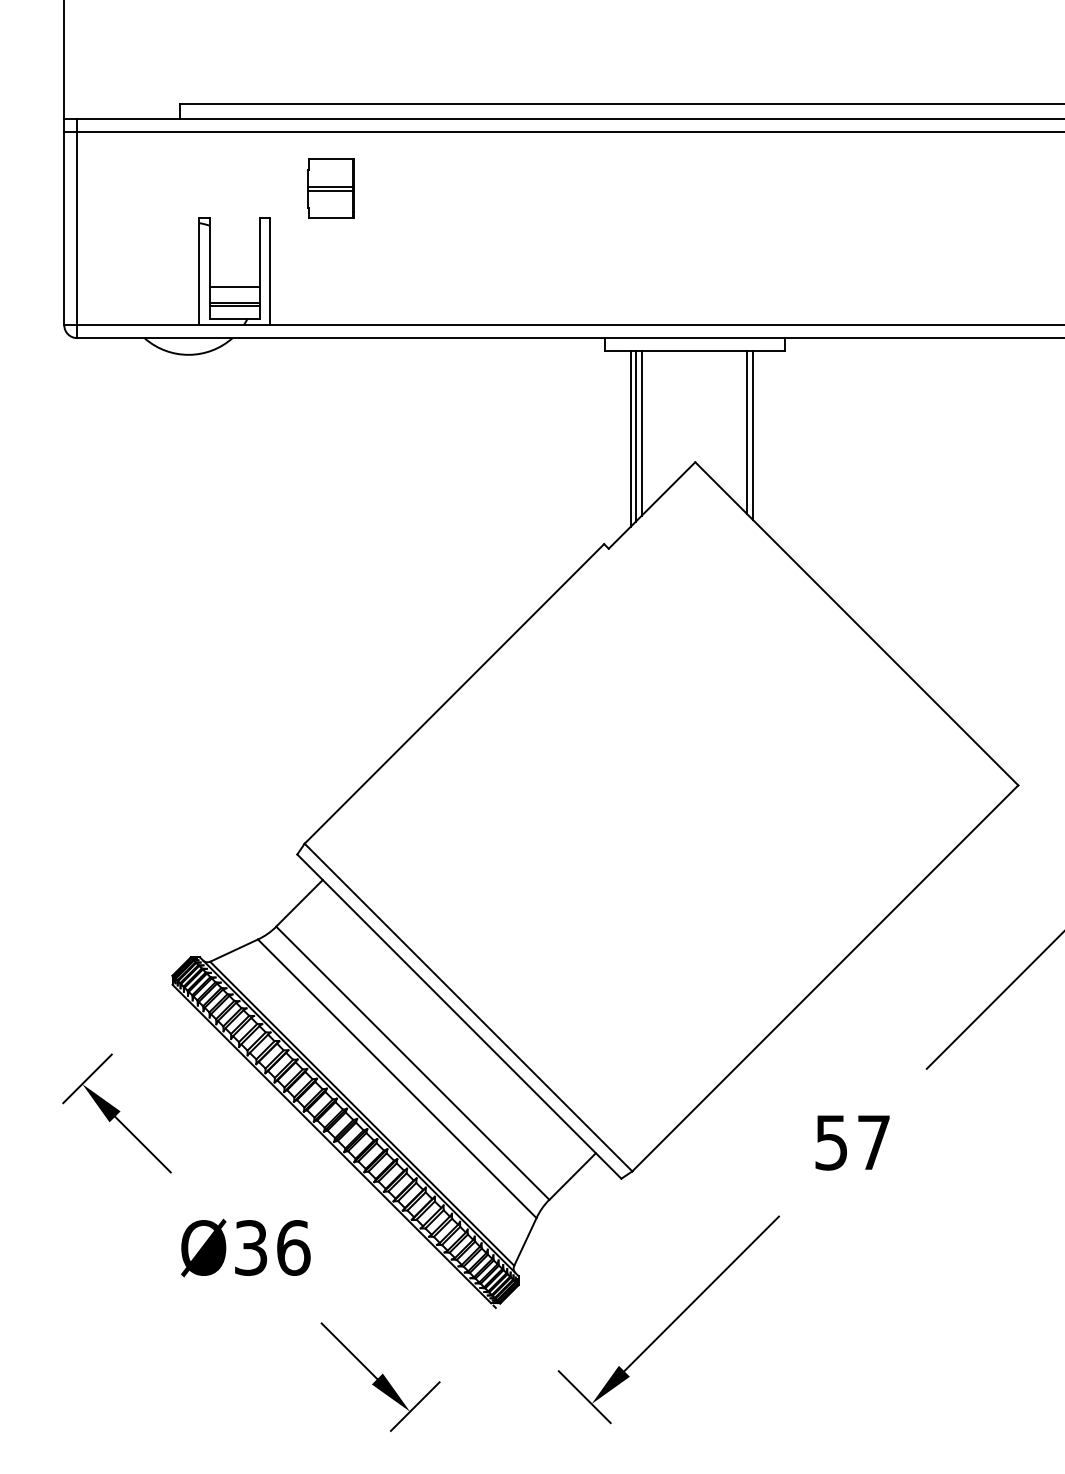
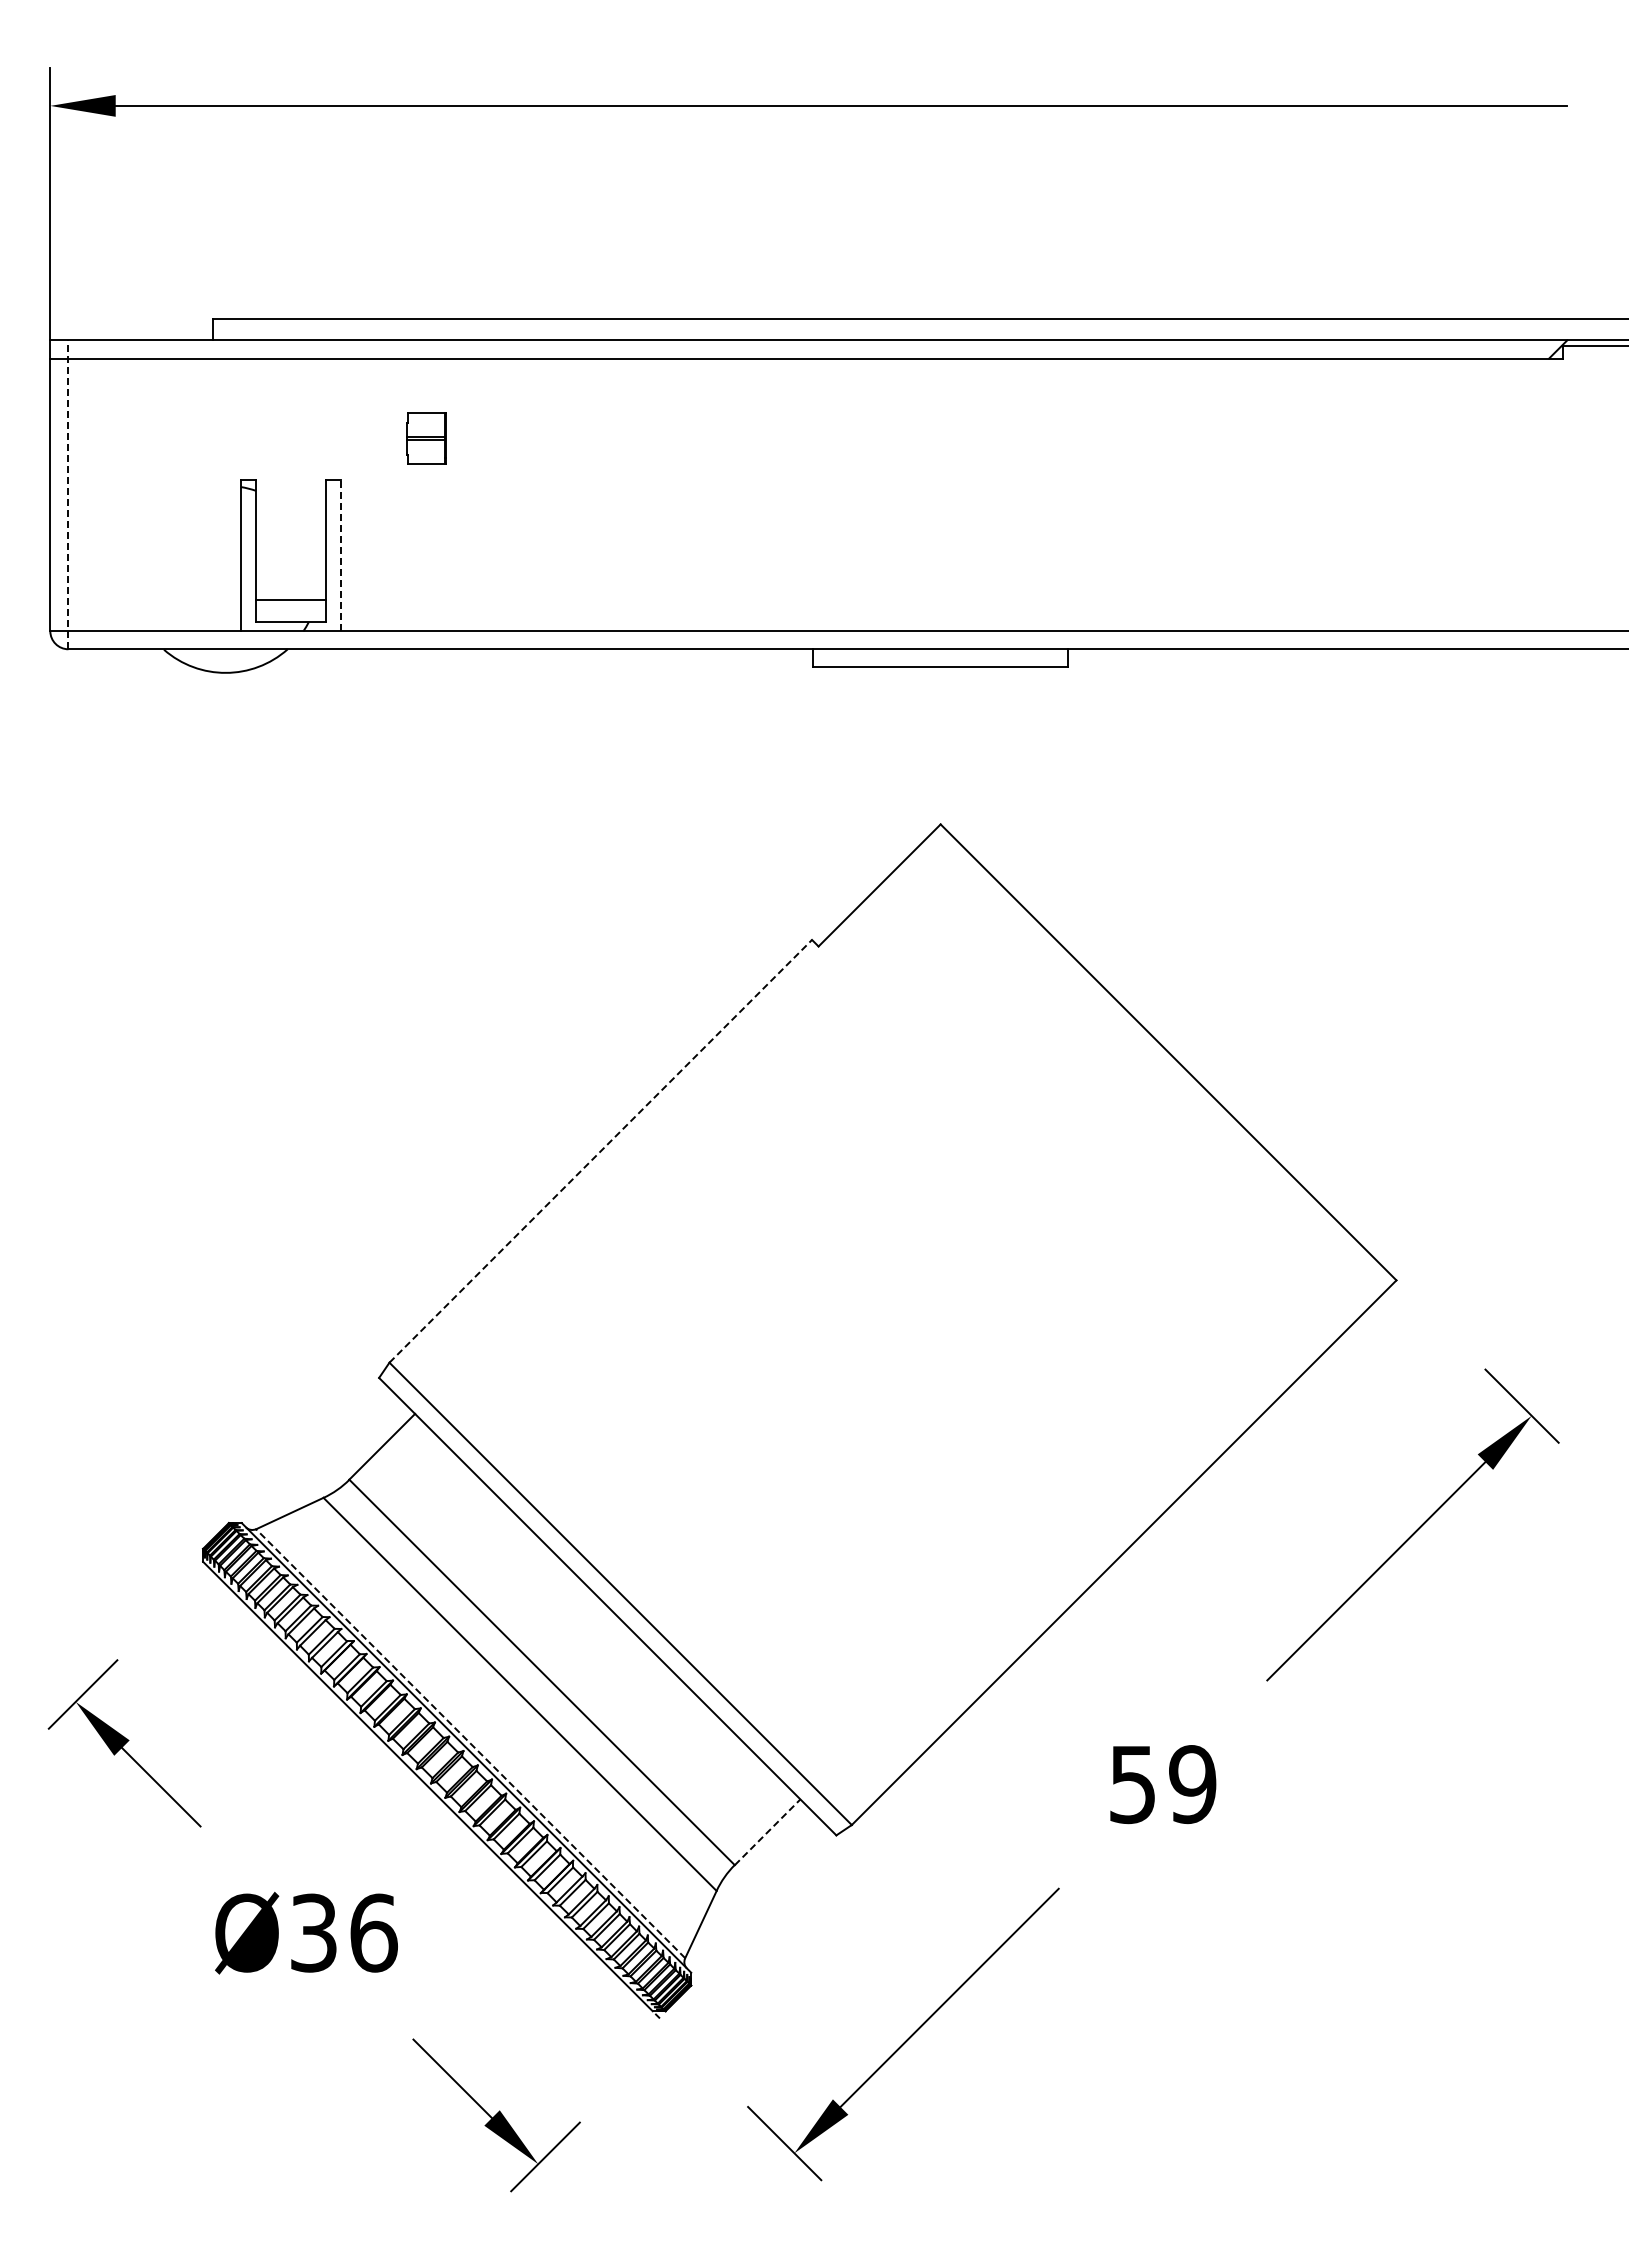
part: (330, 188) -> (426, 438), size x0.6
line: (77, 228) -> (68, 494), solid -> dashed
line: (269, 271) -> (340, 555), solid -> dashed
line: (234, 286) -> (290, 576), removed
line: (234, 305) -> (290, 603), removed
line: (746, 432) -> (1013, 782), removed
line: (642, 433) -> (865, 783), removed
line: (753, 435) -> (1022, 786), removed
line: (635, 436) -> (856, 787), removed
line: (630, 438) -> (849, 791), removed
line: (454, 694) -> (600, 1151), solid -> dashed
line: (362, 1113) -> (470, 1743), solid -> dashed
text: (873, 1142) -> (1192, 1784), 57 -> 59
line: (572, 1175) -> (767, 1831), solid -> dashed

